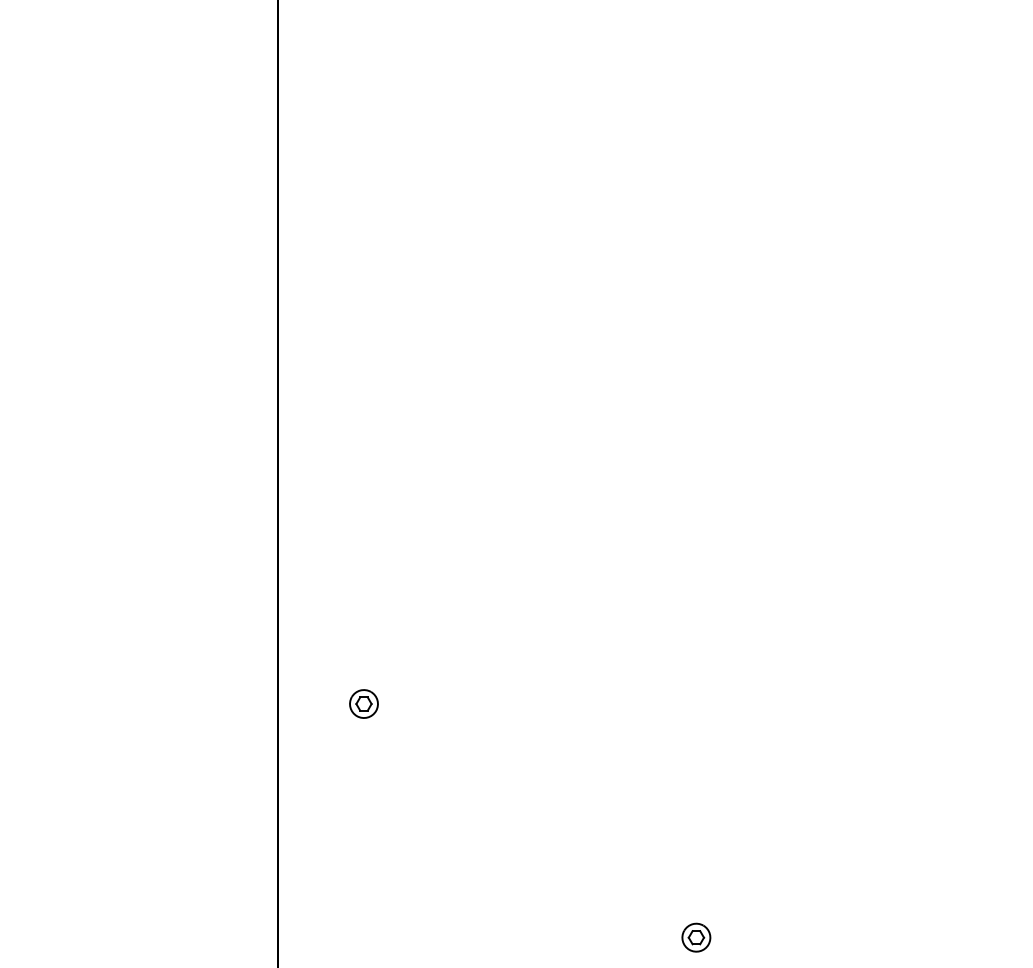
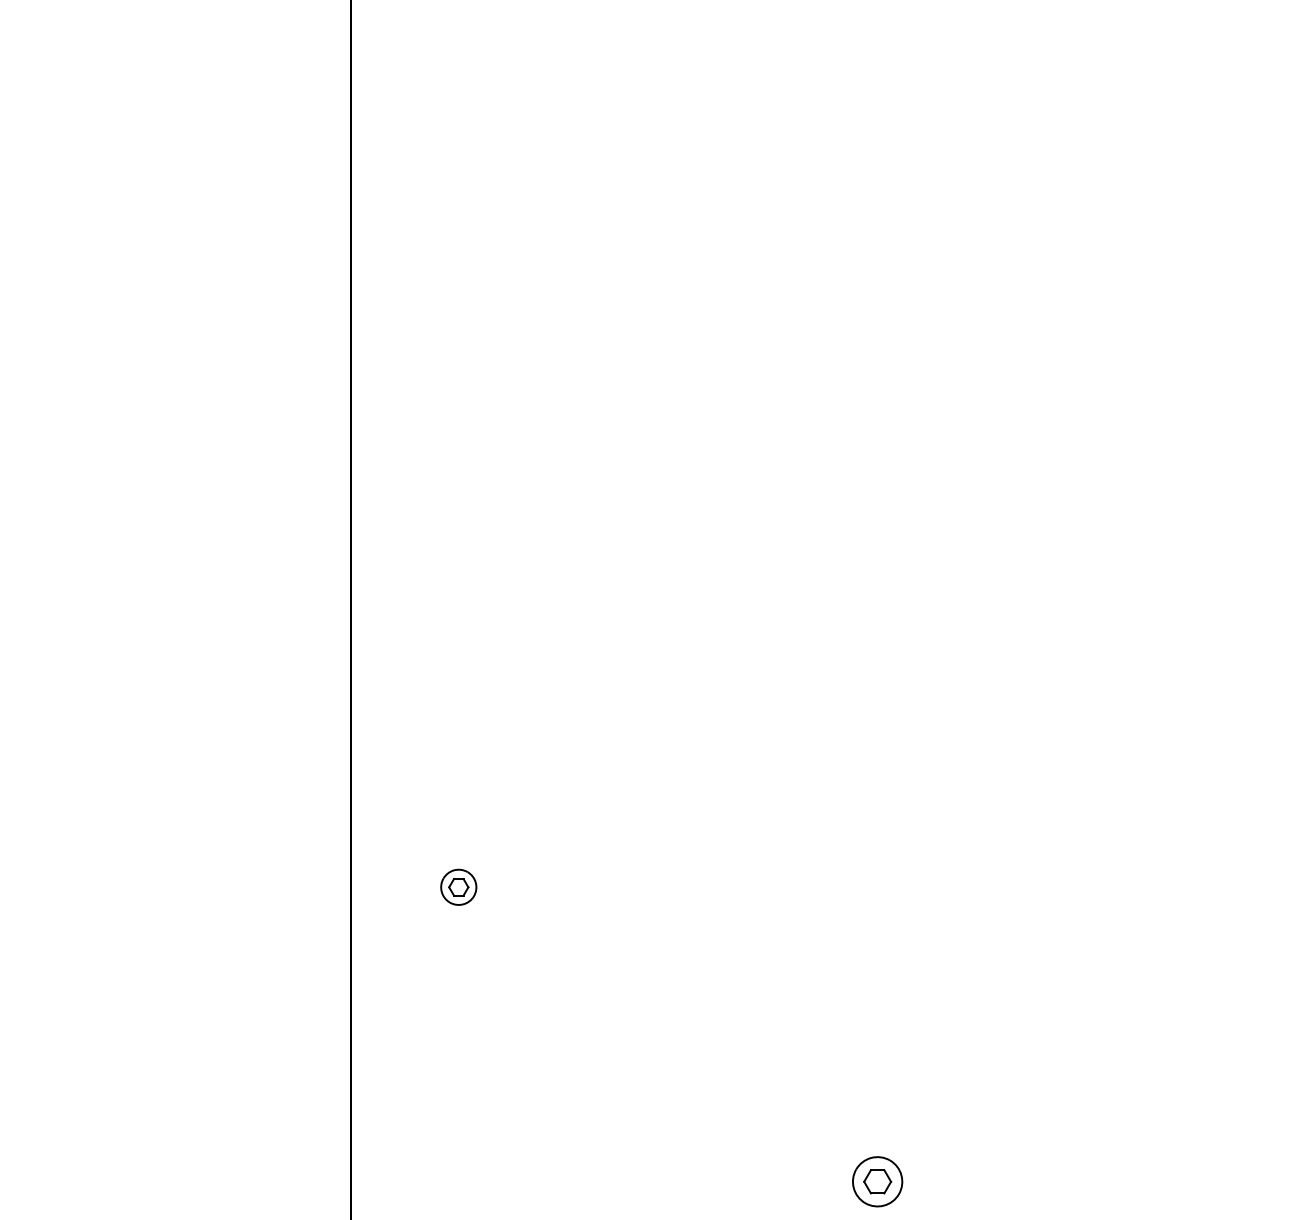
part: (696, 937) -> (877, 1181), size x1.4

